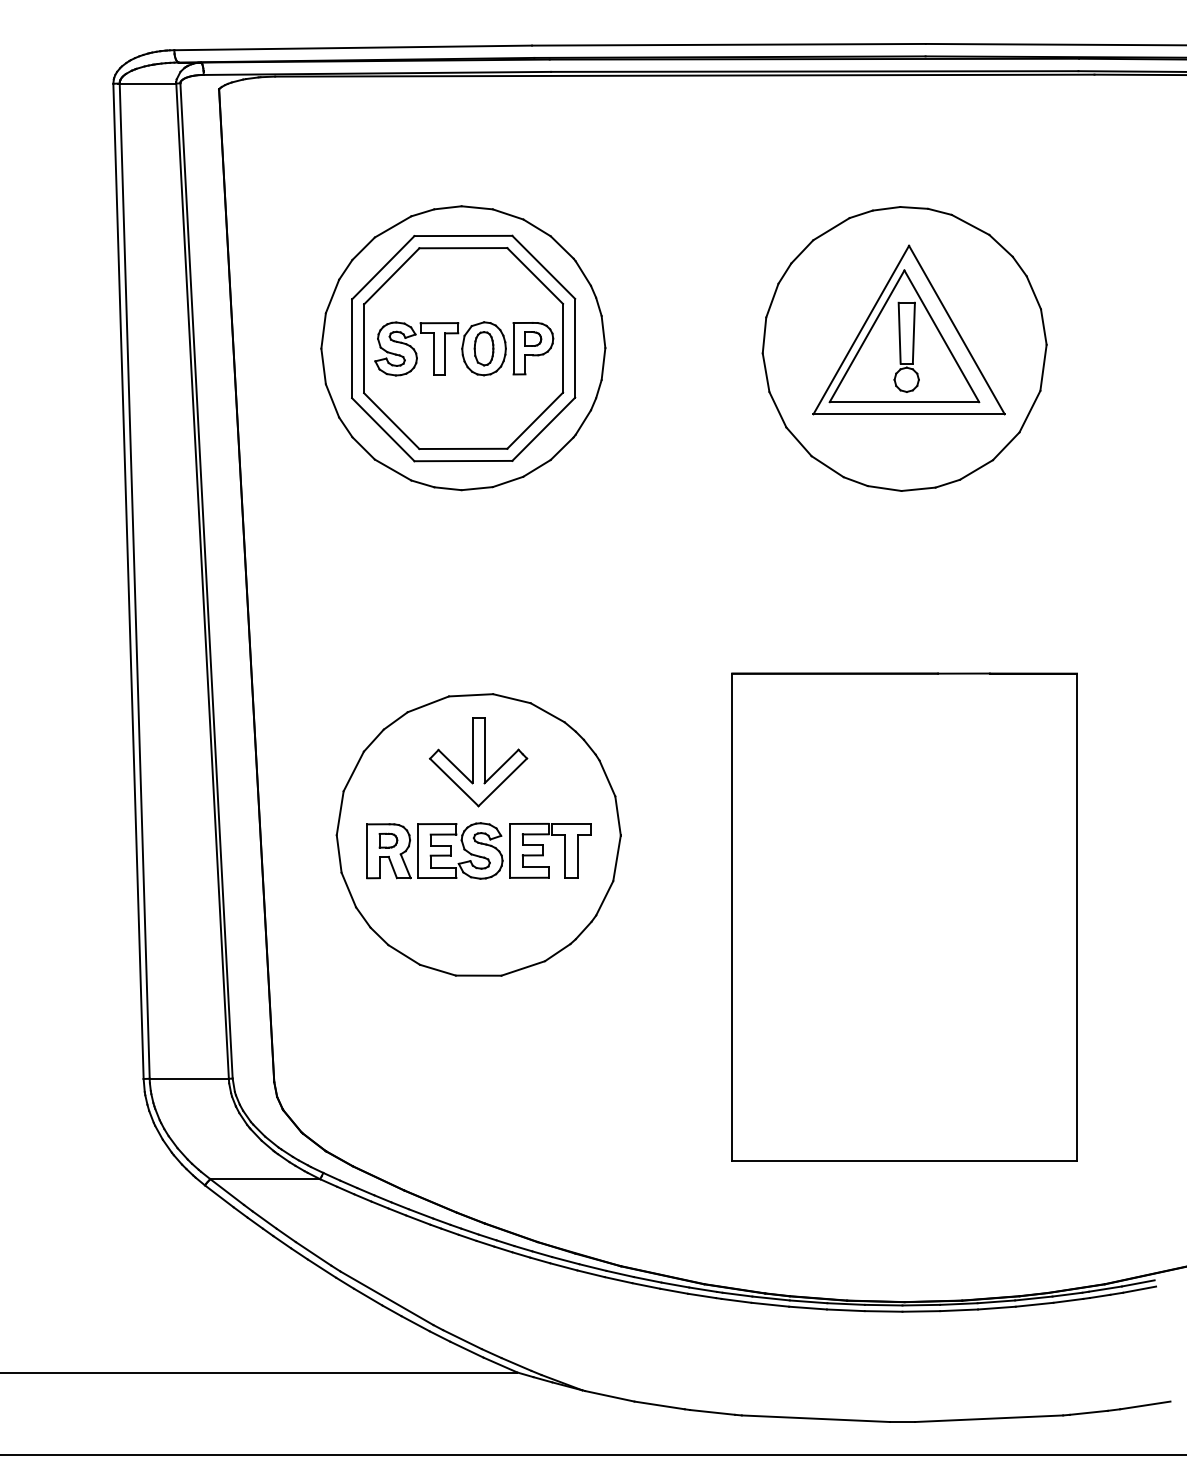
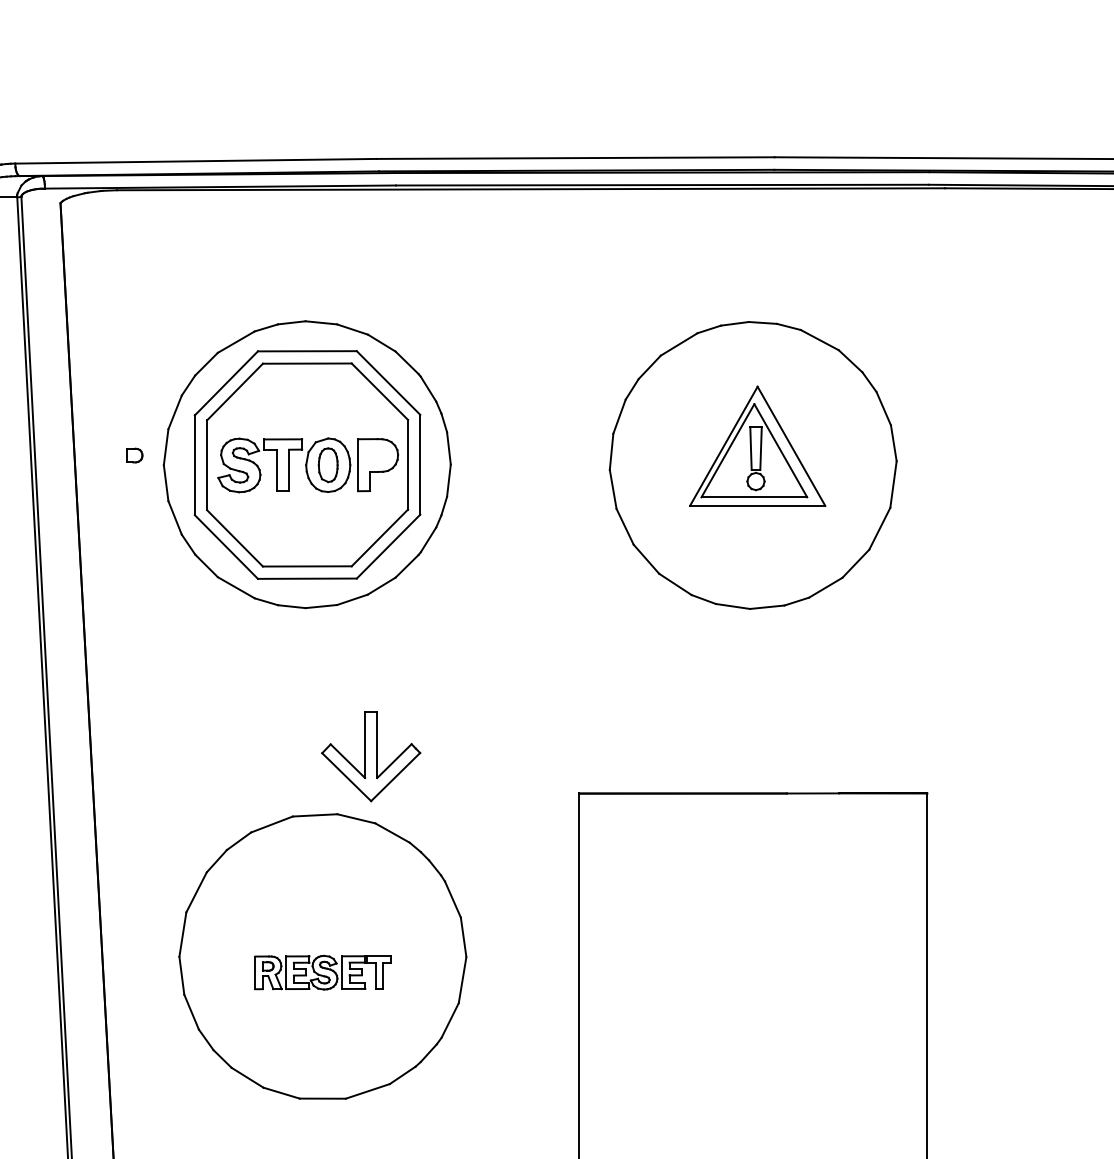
part: (908, 329) -> (757, 445), size x0.7
part: (533, 338) -> (134, 454), moved
part: (478, 762) -> (371, 756), moved
part: (478, 850) -> (322, 972), size x0.6

